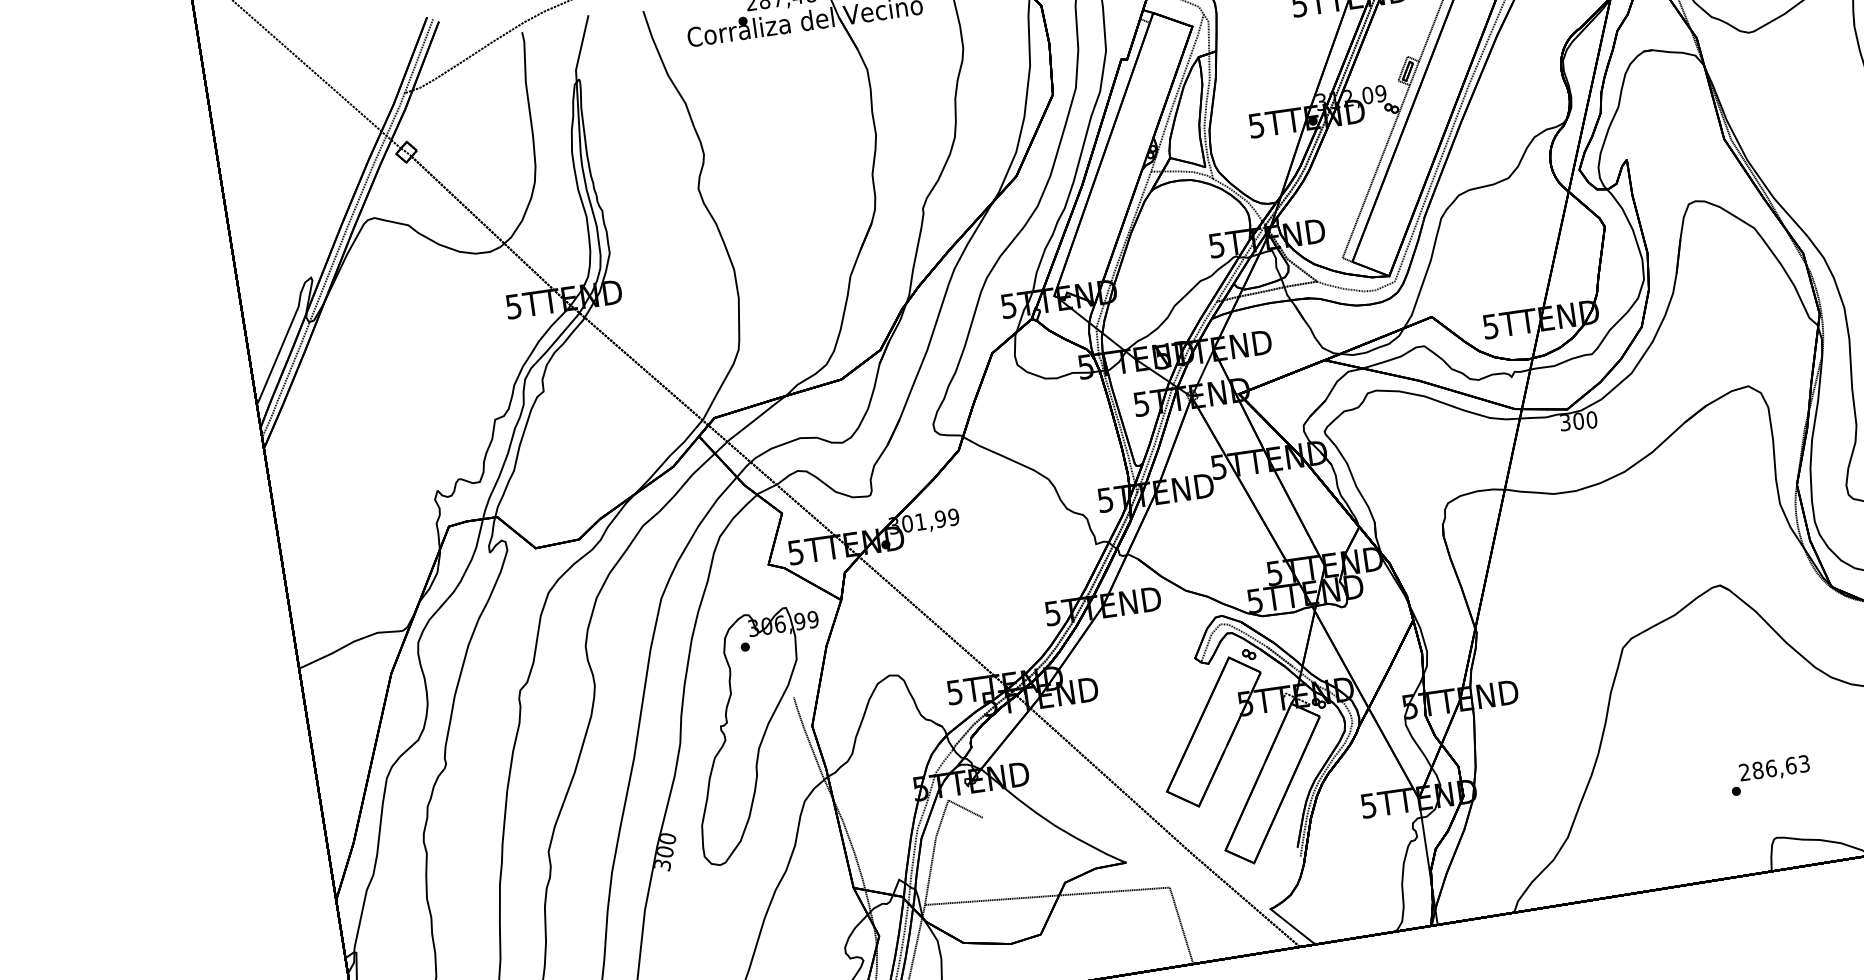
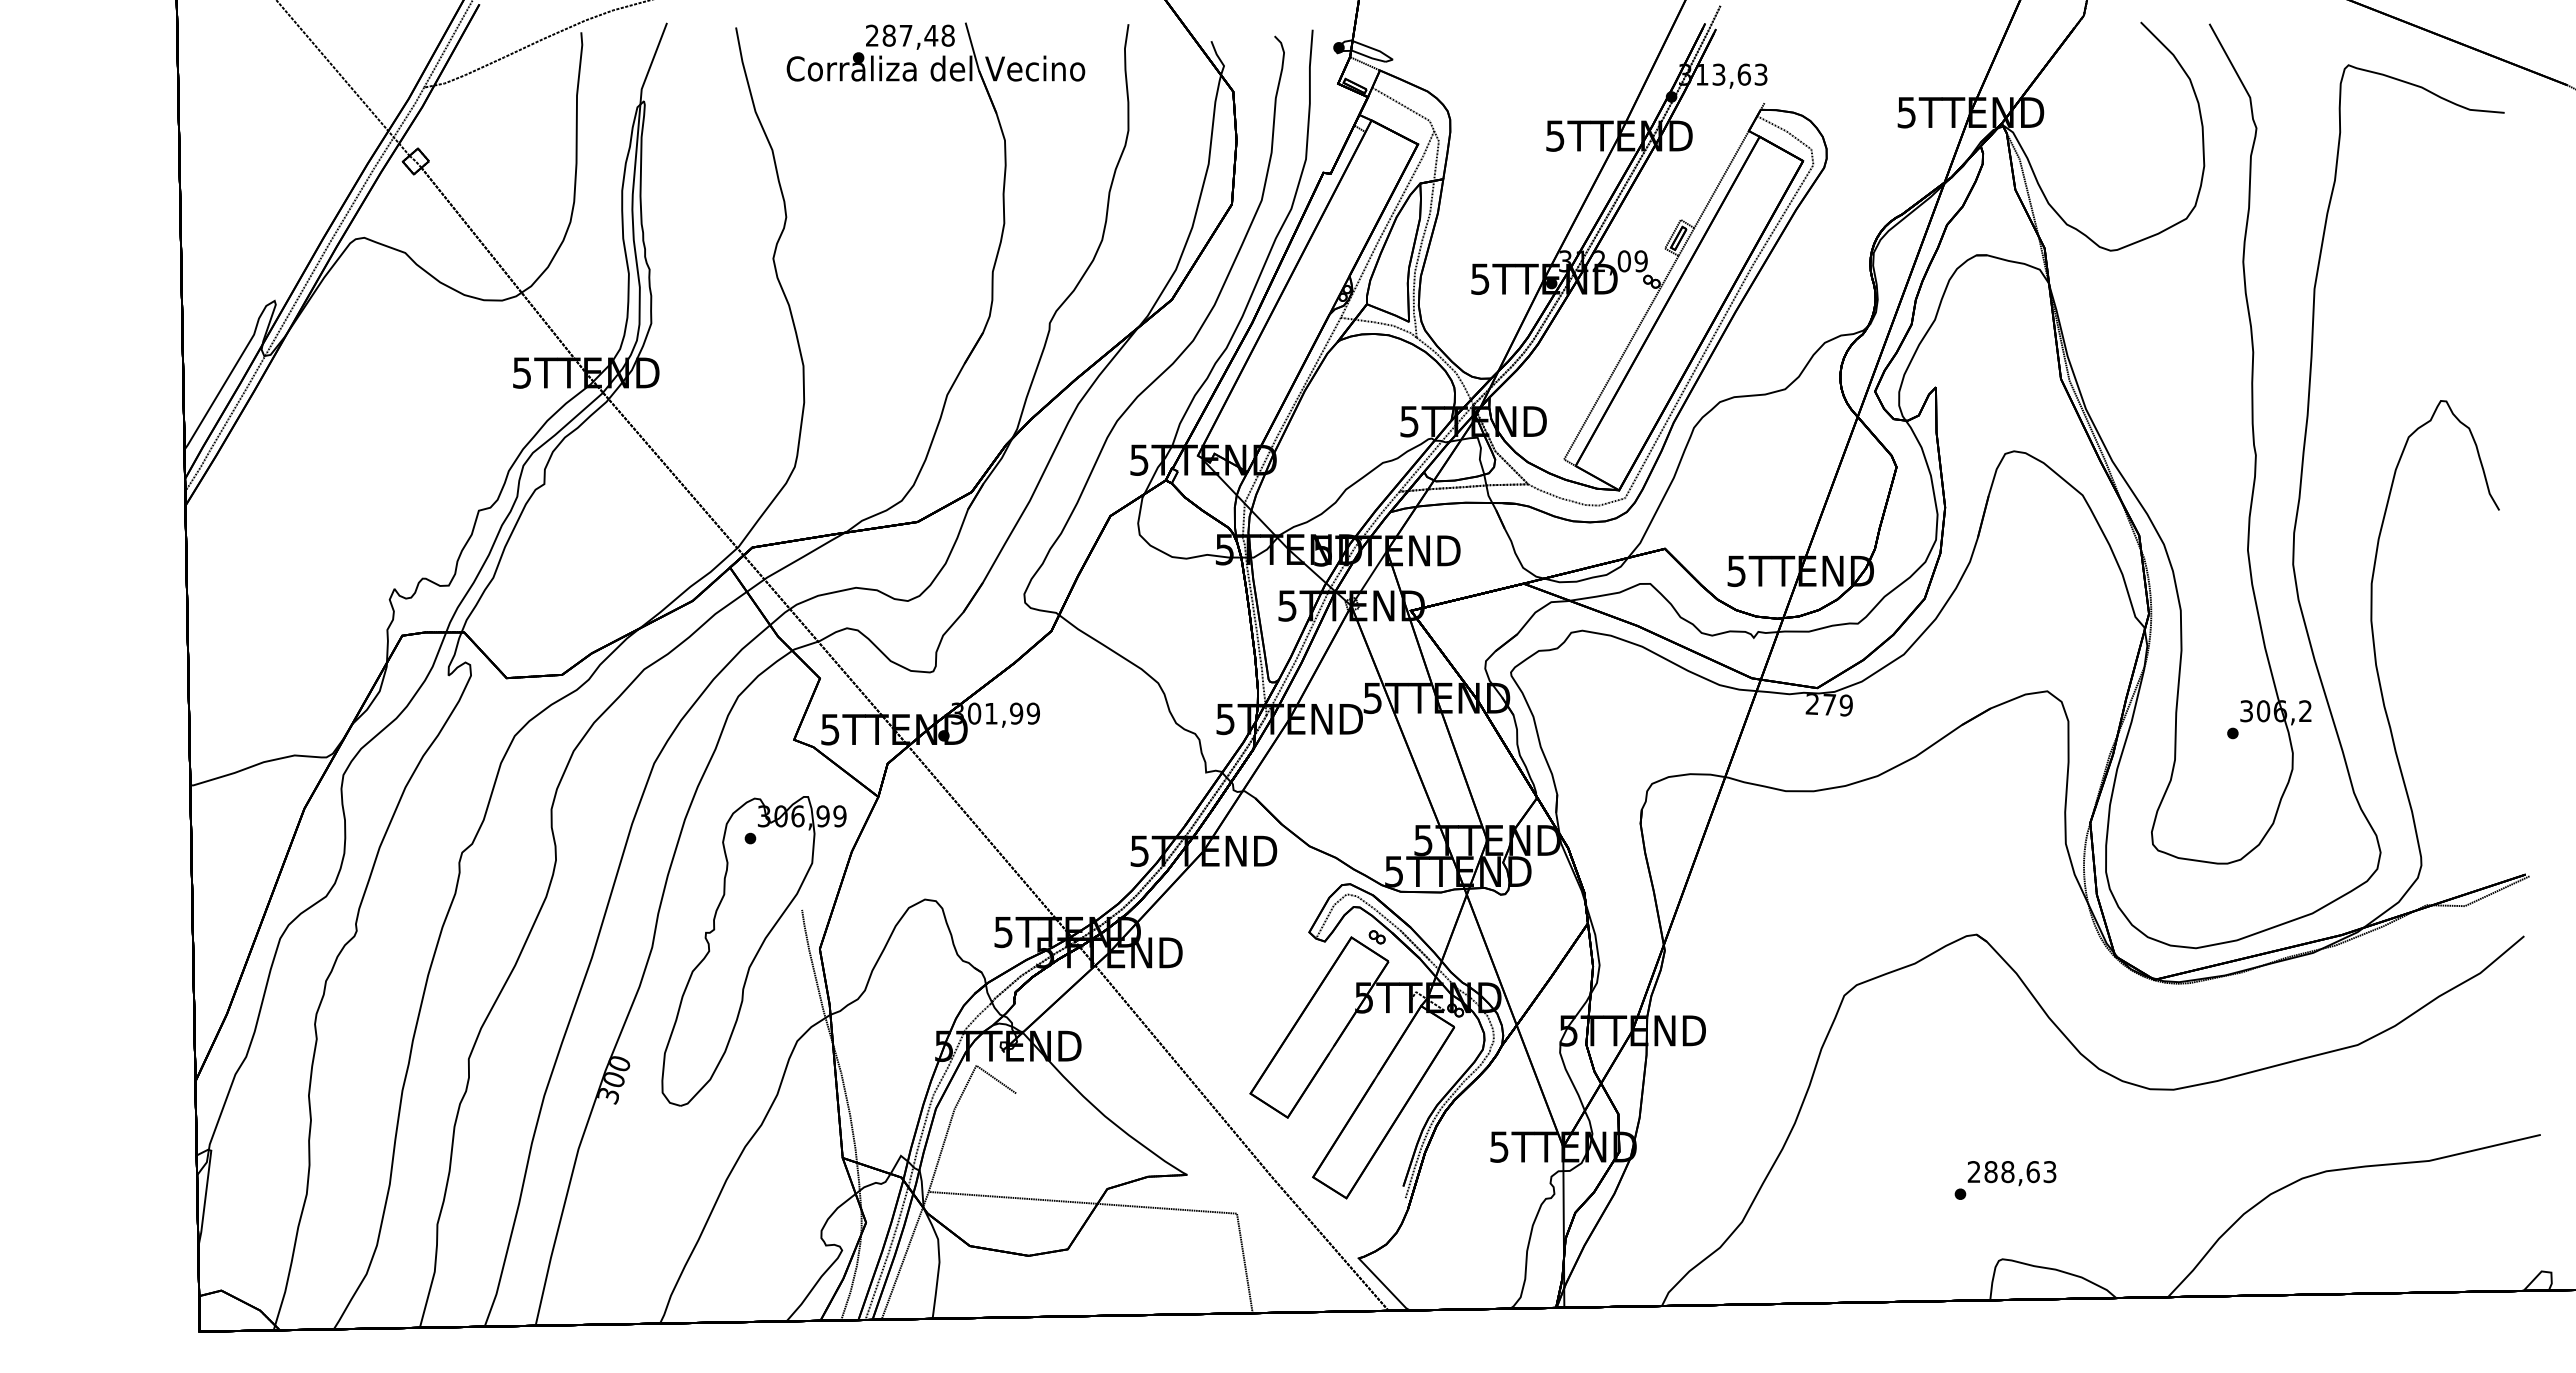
text: (1577, 421) -> (1828, 704), 300 -> 279
text: (1770, 768) -> (2007, 1171), 286,63 -> 288,63

